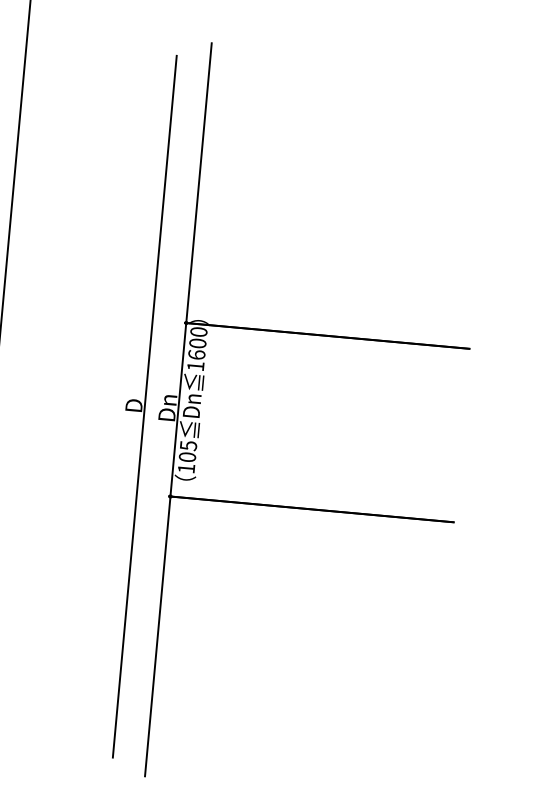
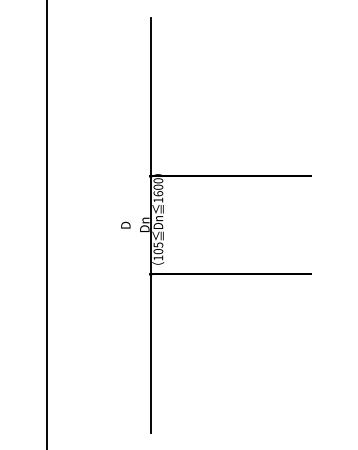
line: (144, 406) -> (131, 225), removed

